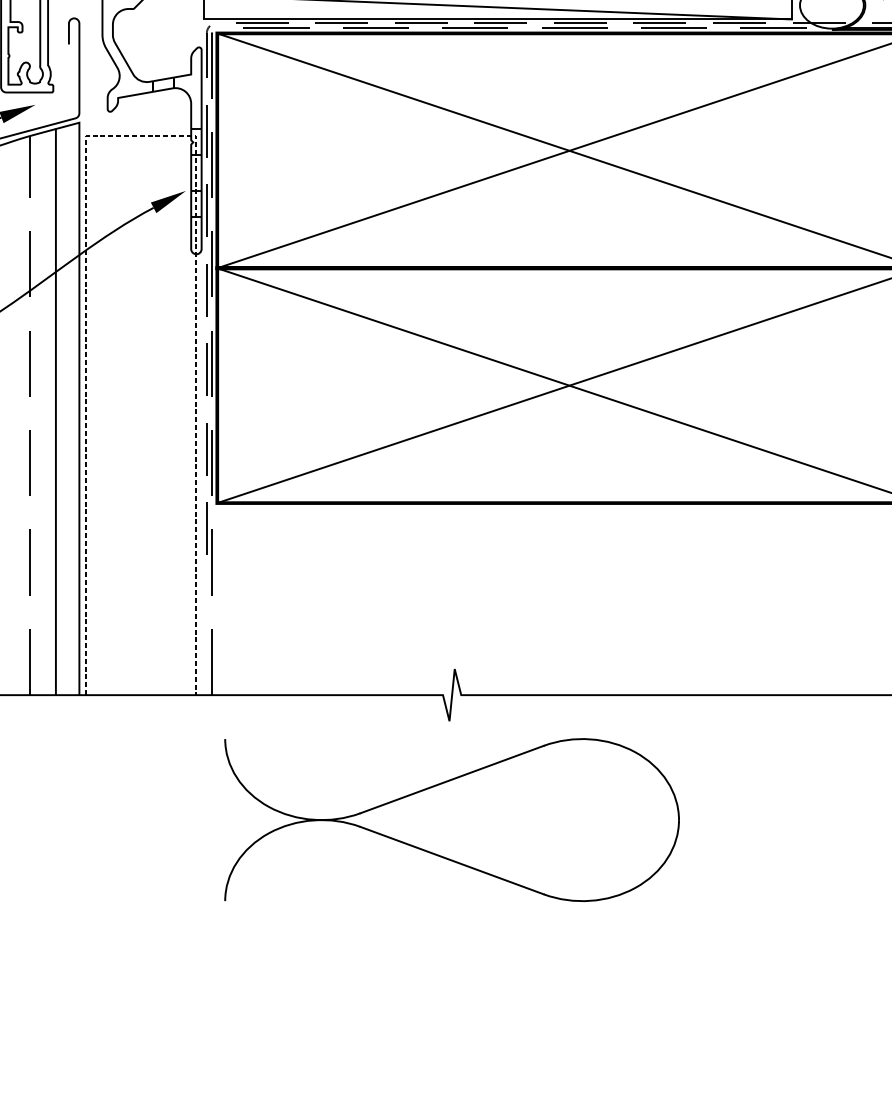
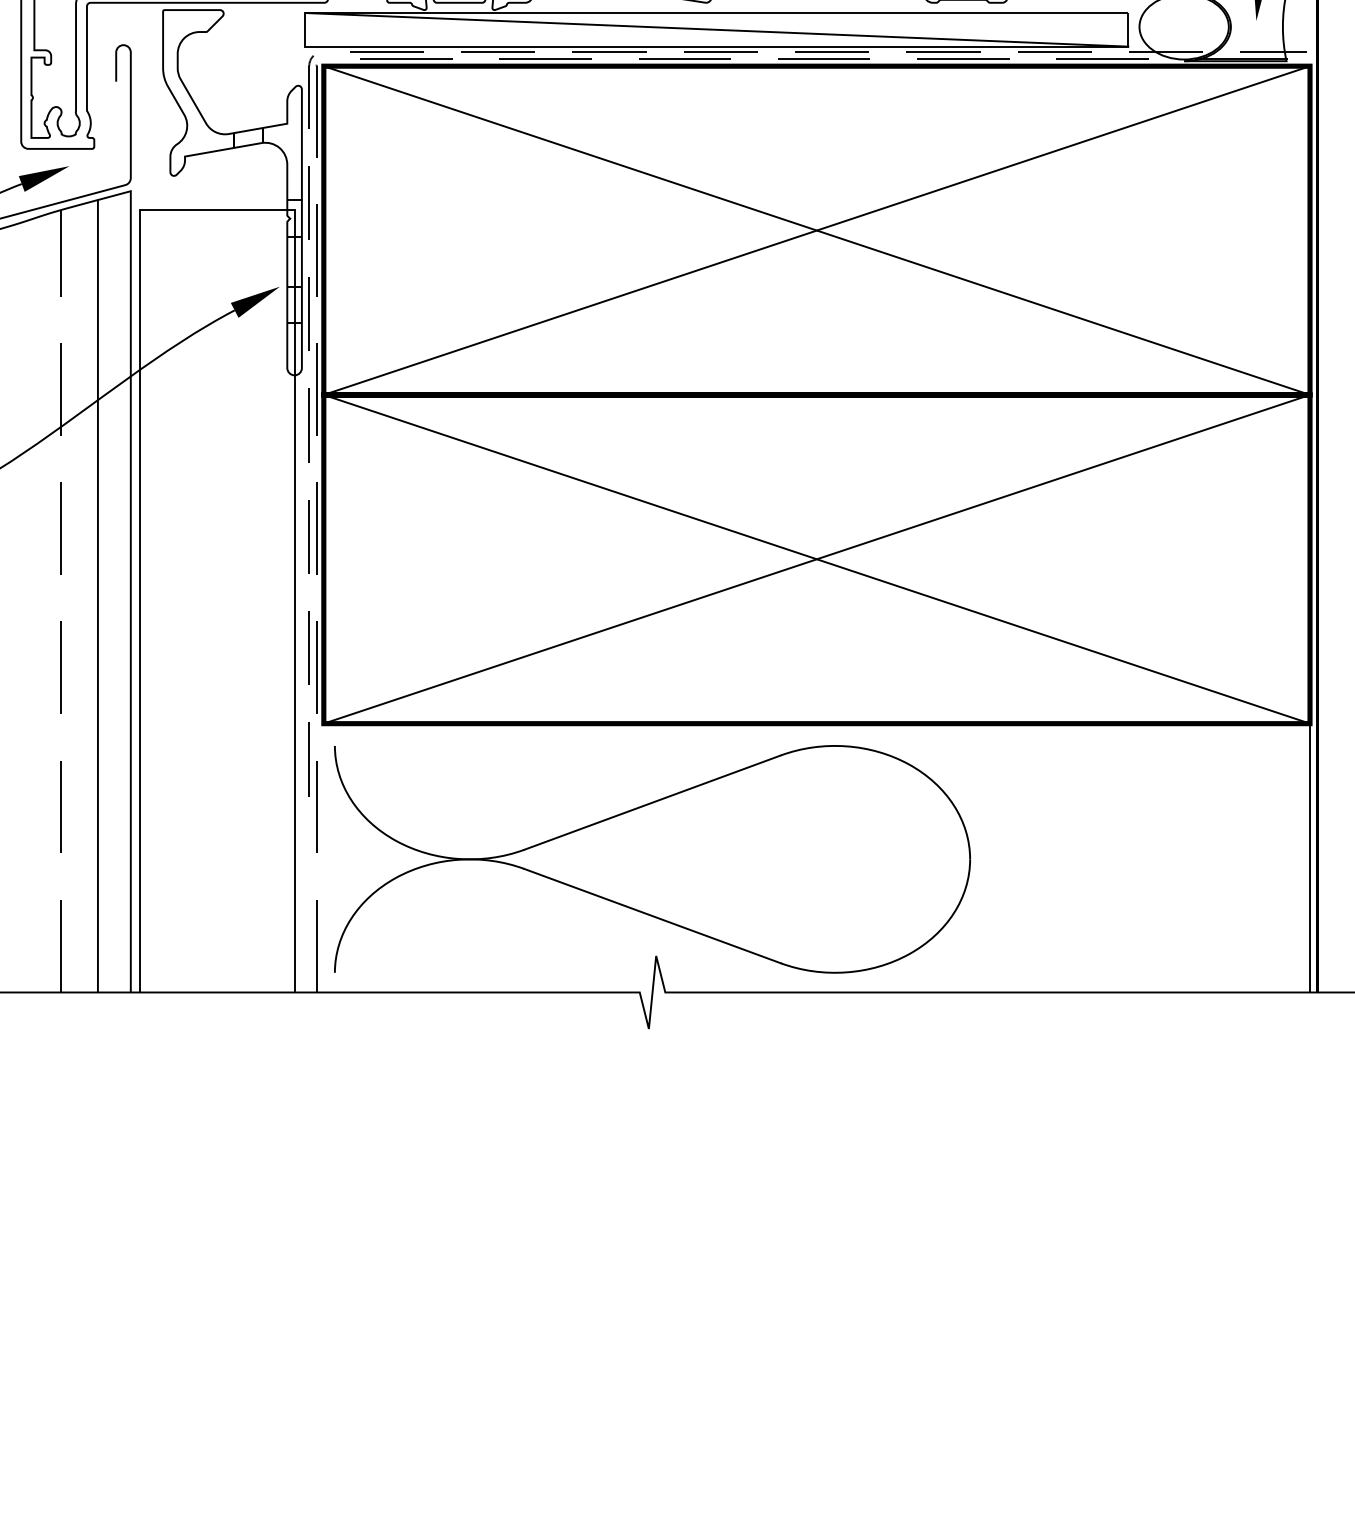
line: (141, 135) -> (217, 209), dashed -> solid
part: (452, 820) -> (652, 859), moved

